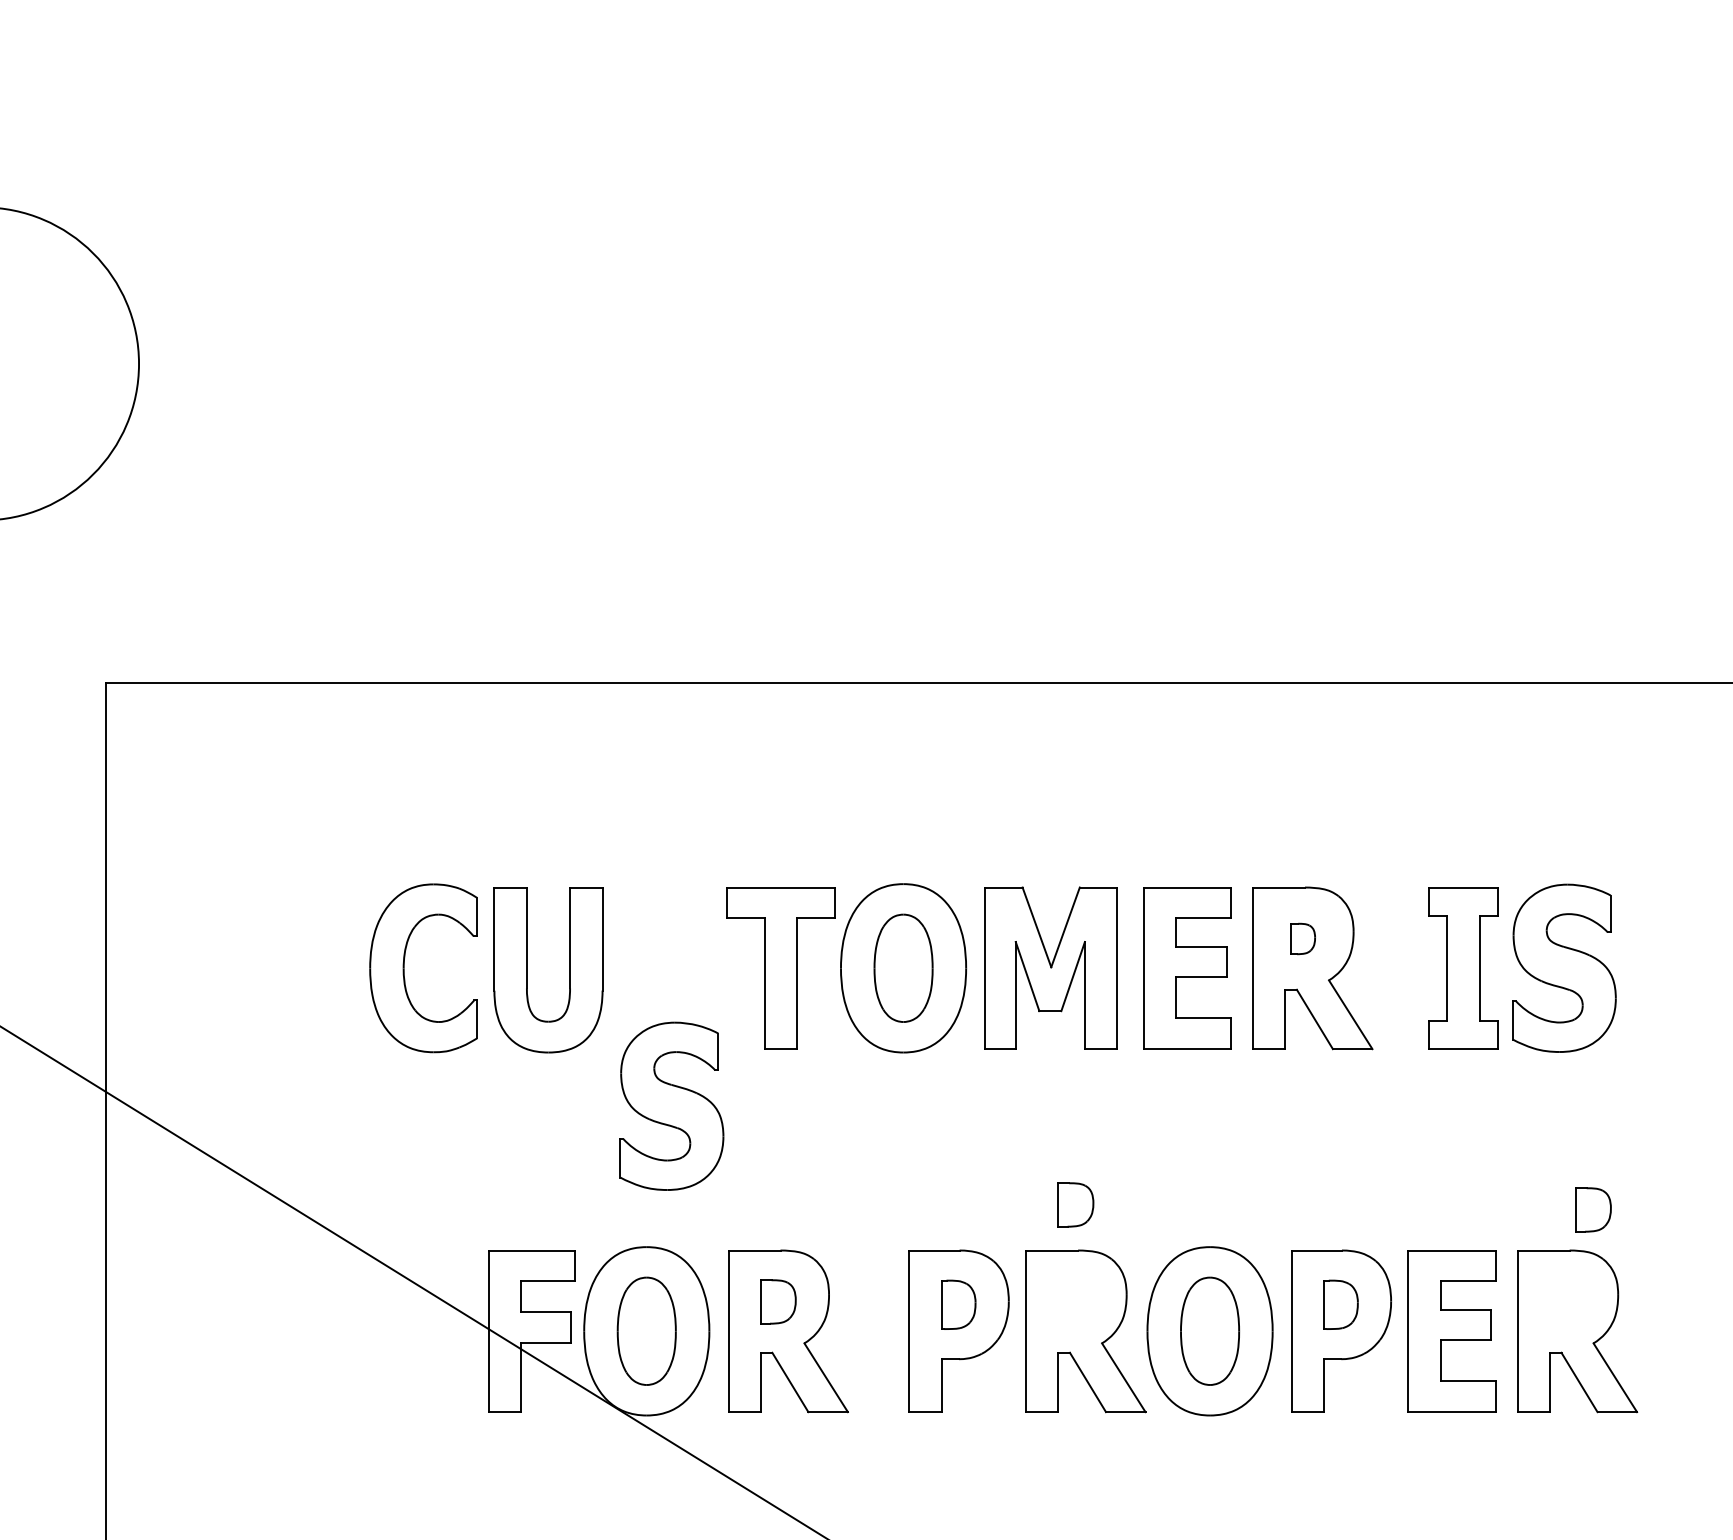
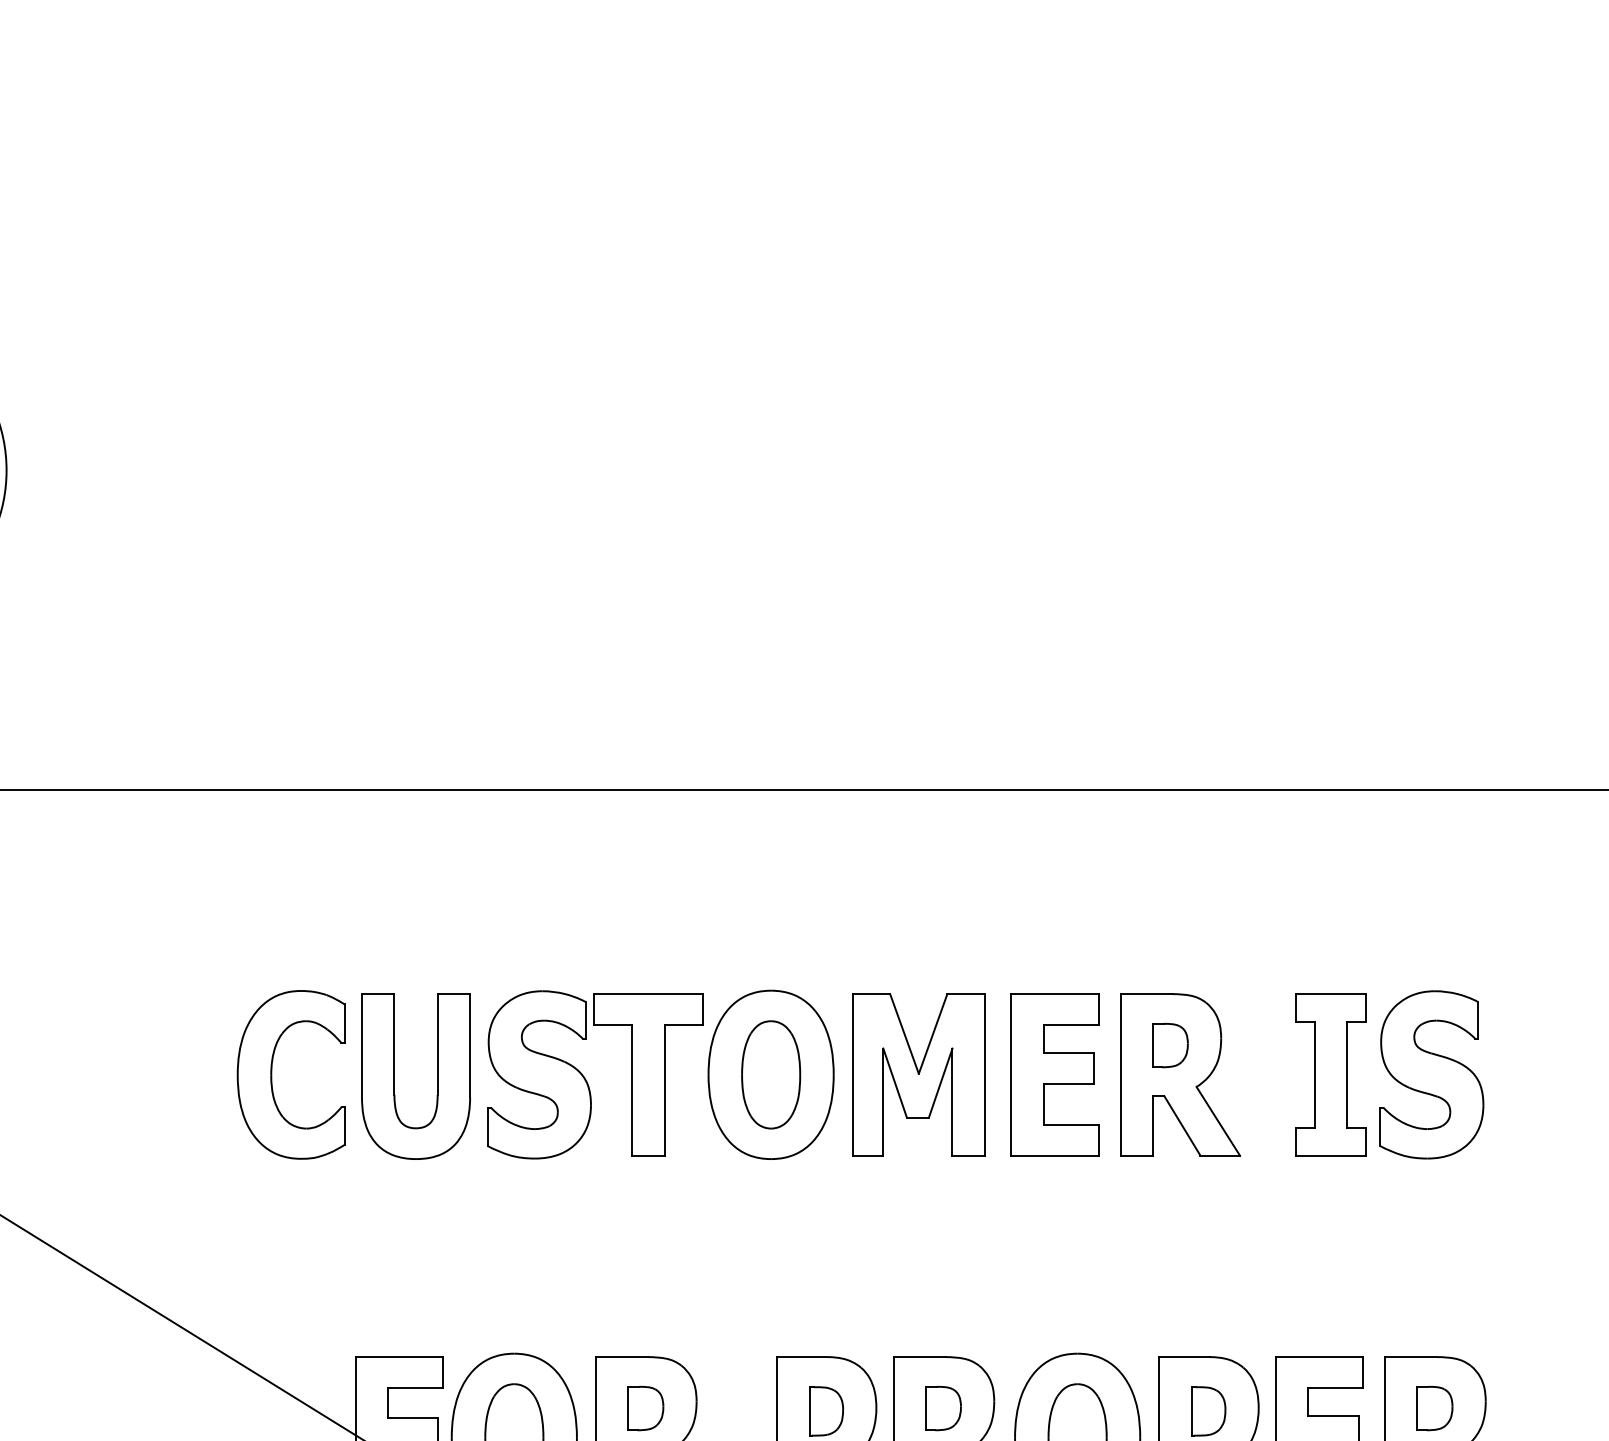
part: (1302, 938) -> (1170, 1045), size x1.43
part: (671, 1105) -> (539, 1074), moved
part: (1075, 1204) -> (943, 1408), moved
part: (1593, 1209) -> (1435, 1408), moved

